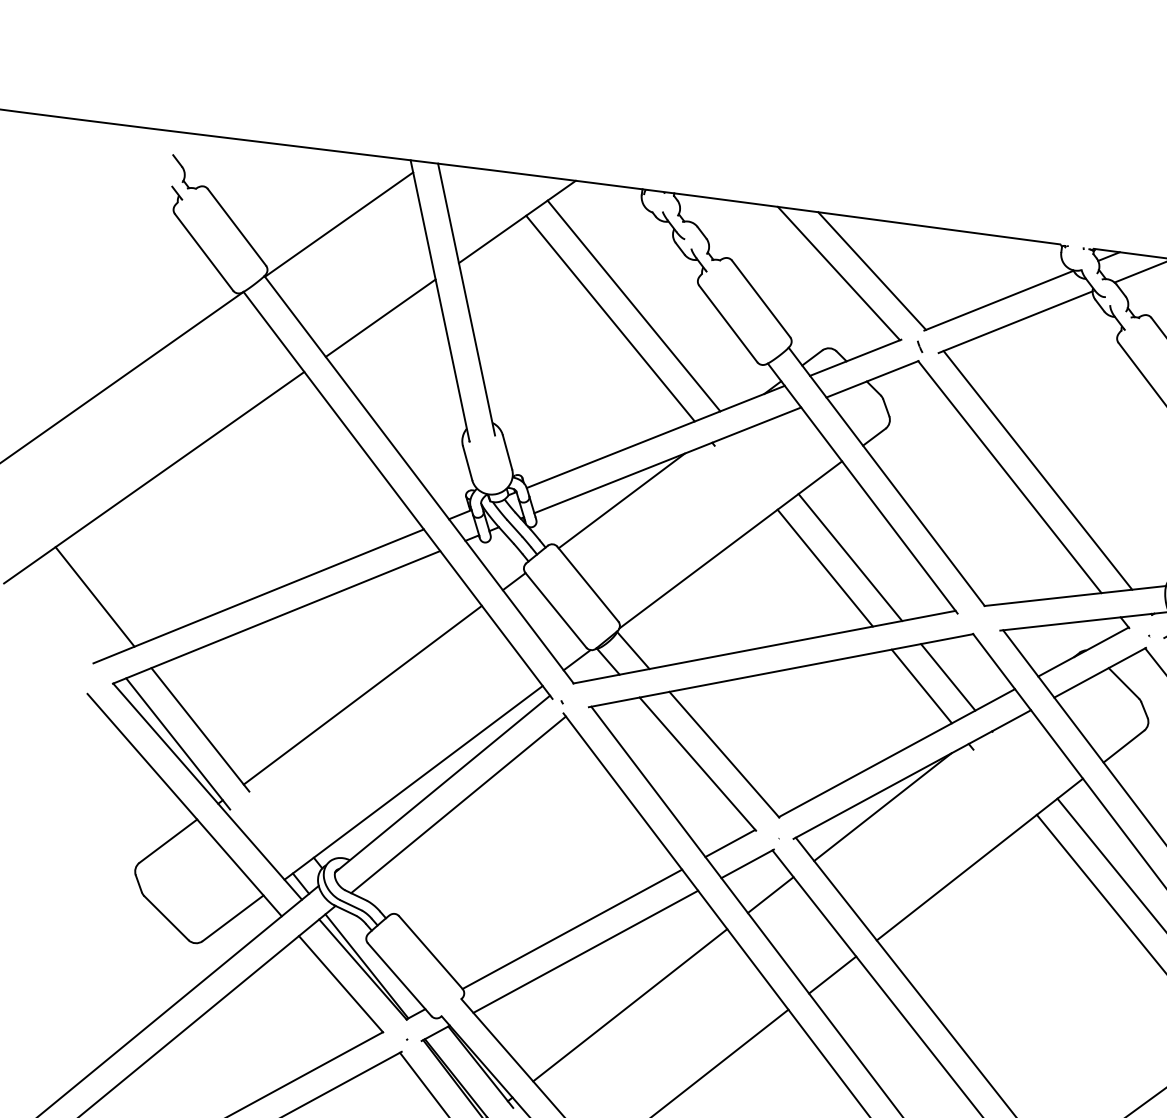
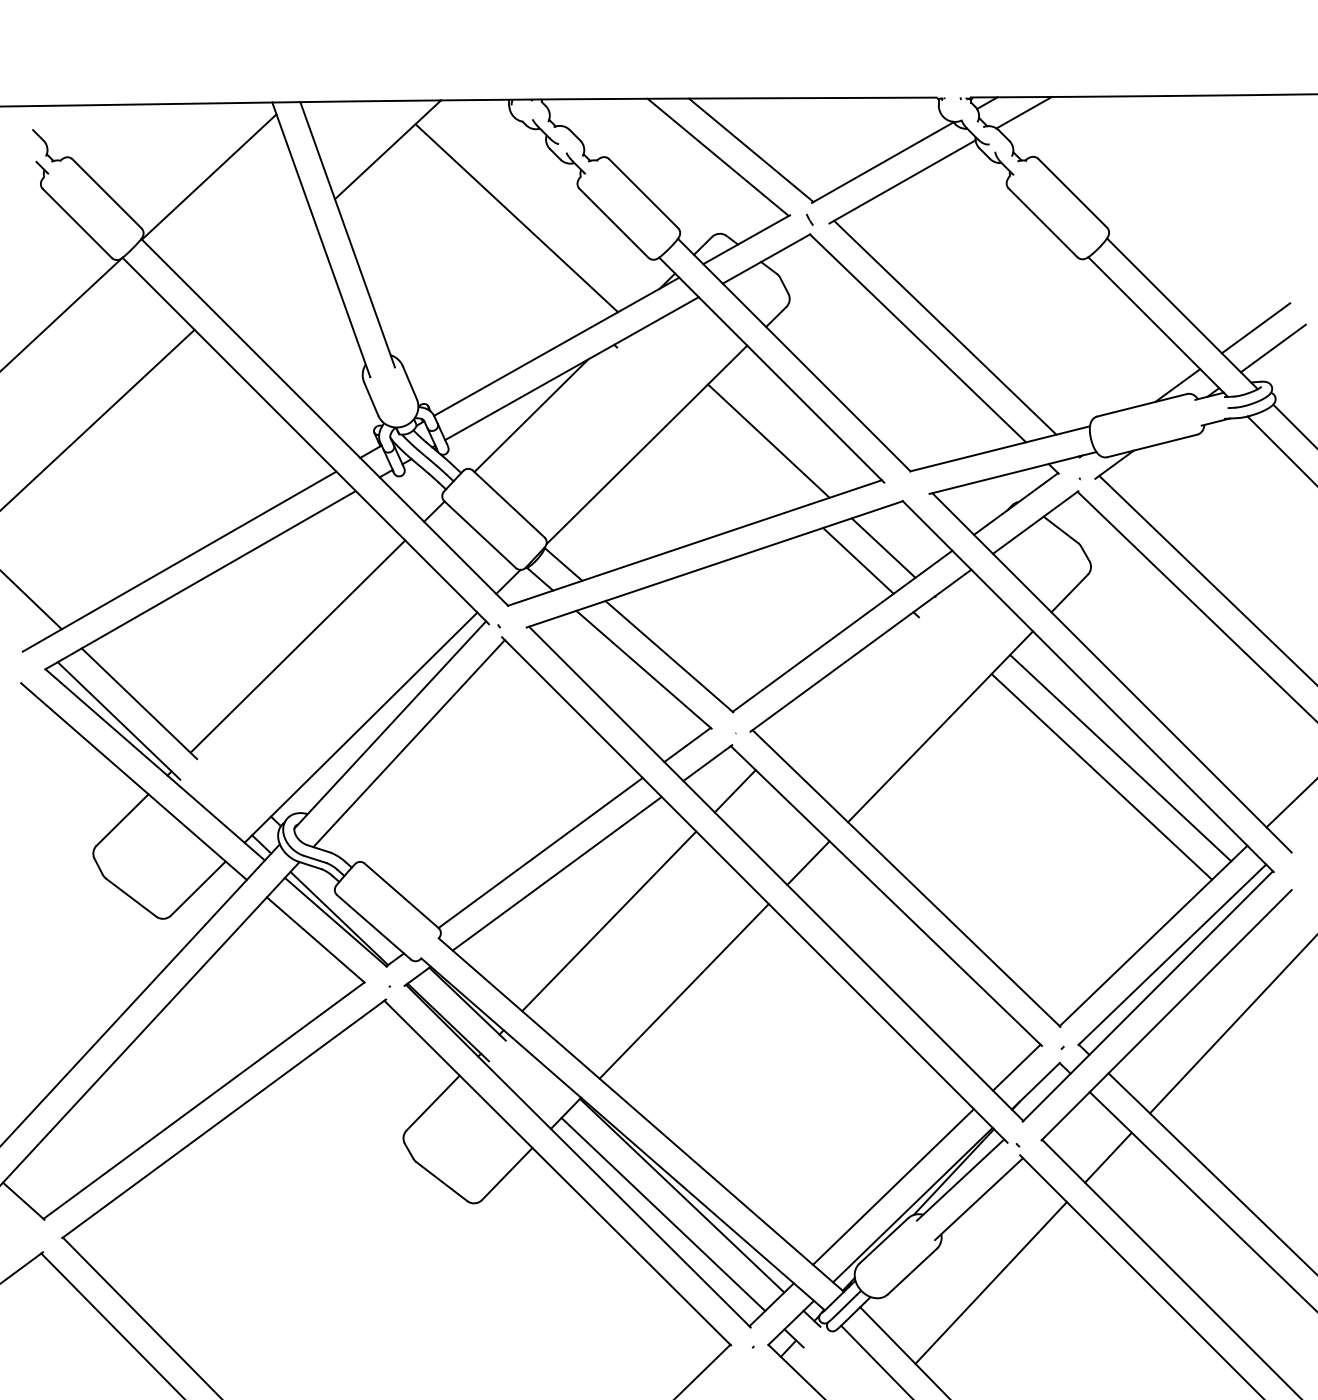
line: (380, 317) -> (263, 264), removed
line: (610, 317) -> (494, 233), removed
line: (825, 568) -> (745, 455), removed
line: (882, 807) -> (835, 687), removed

